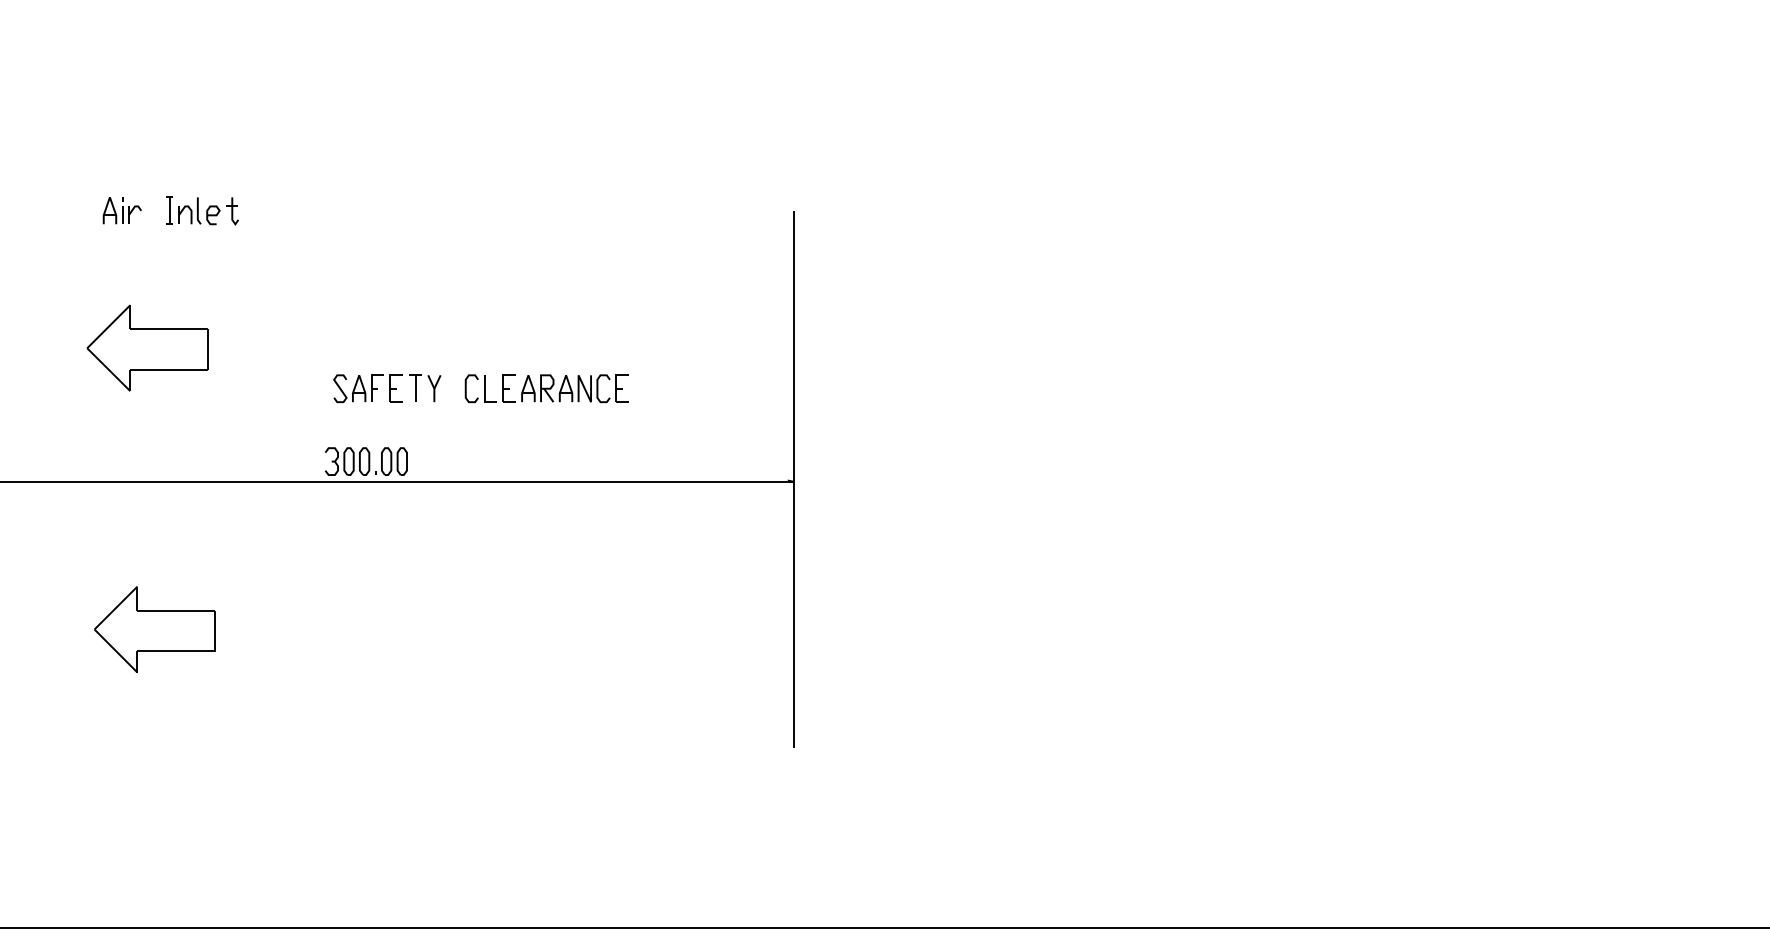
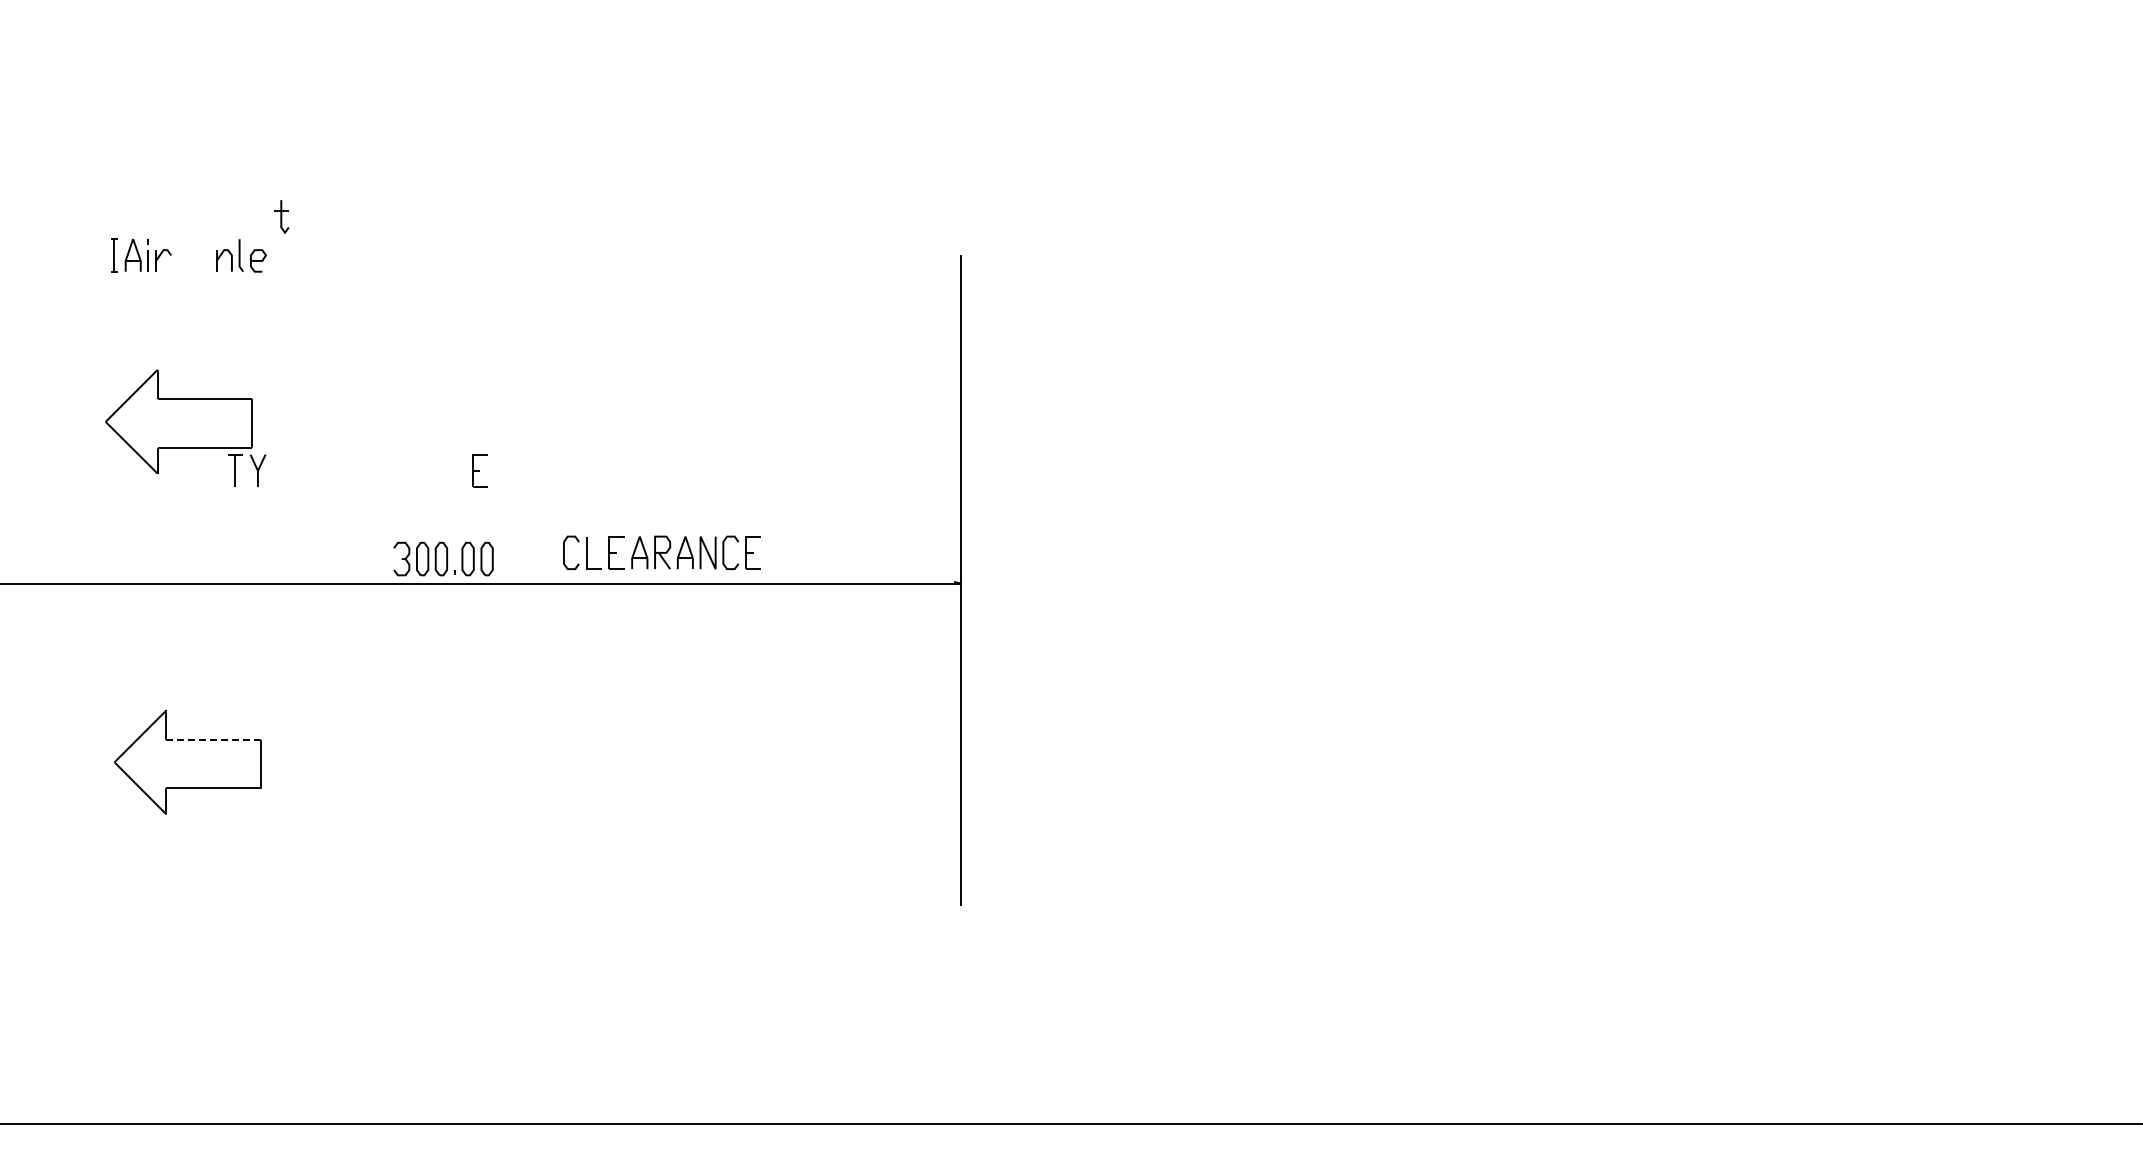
part: (169, 210) -> (114, 255), moved
part: (232, 210) -> (281, 216), moved
part: (432, 386) -> (255, 468), moved
part: (358, 388) -> (433, 470), removed
part: (546, 388) -> (661, 552), moved
line: (176, 610) -> (213, 739), solid -> dashed

